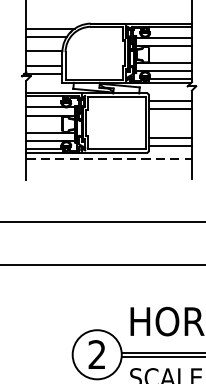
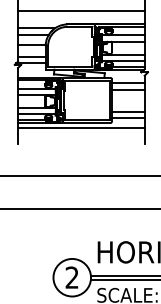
line: (109, 6) -> (81, 11), added
line: (109, 158) -> (81, 127), dashed -> solid

